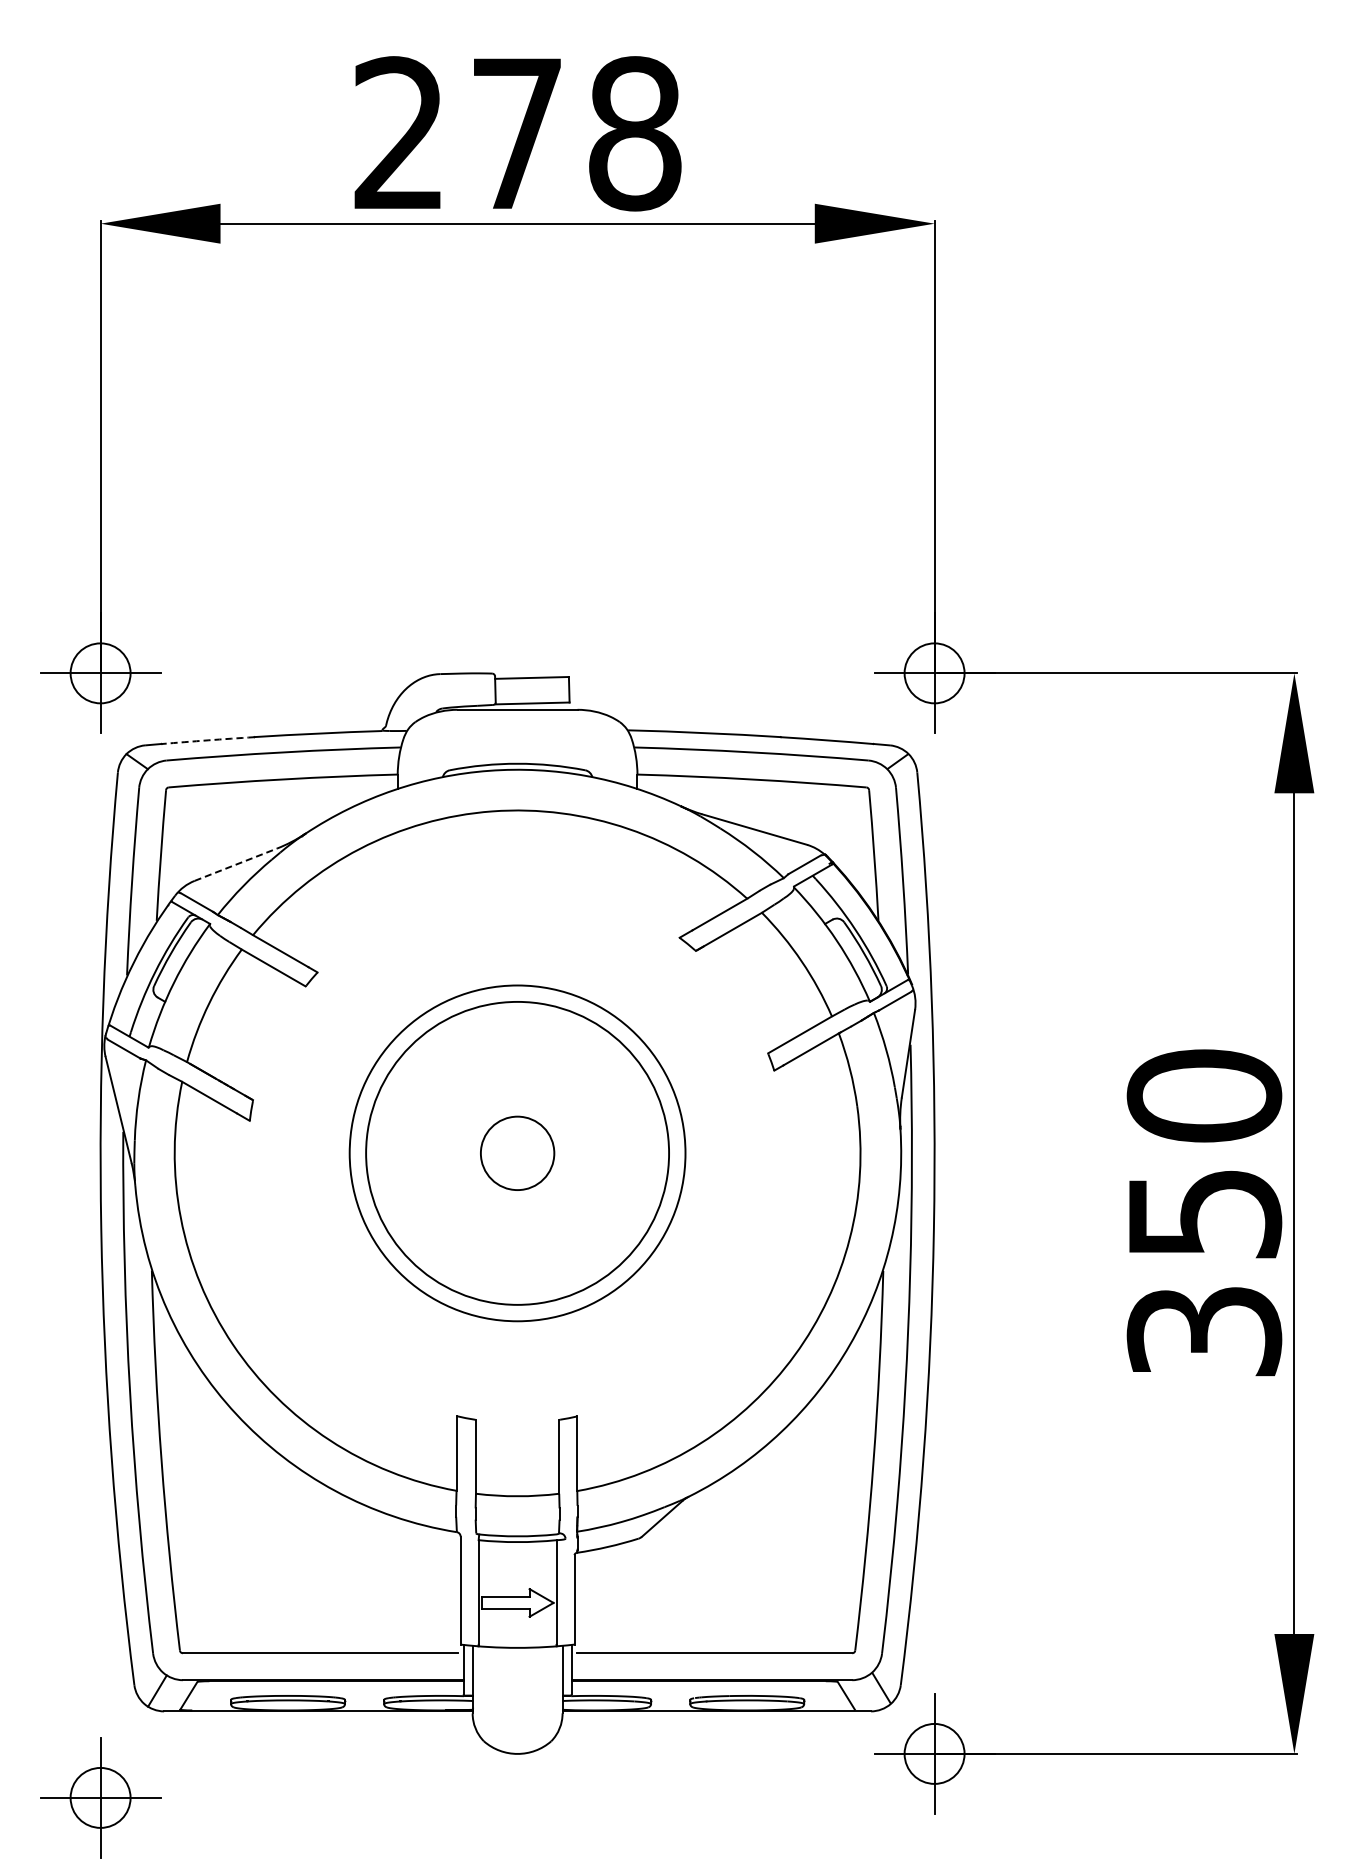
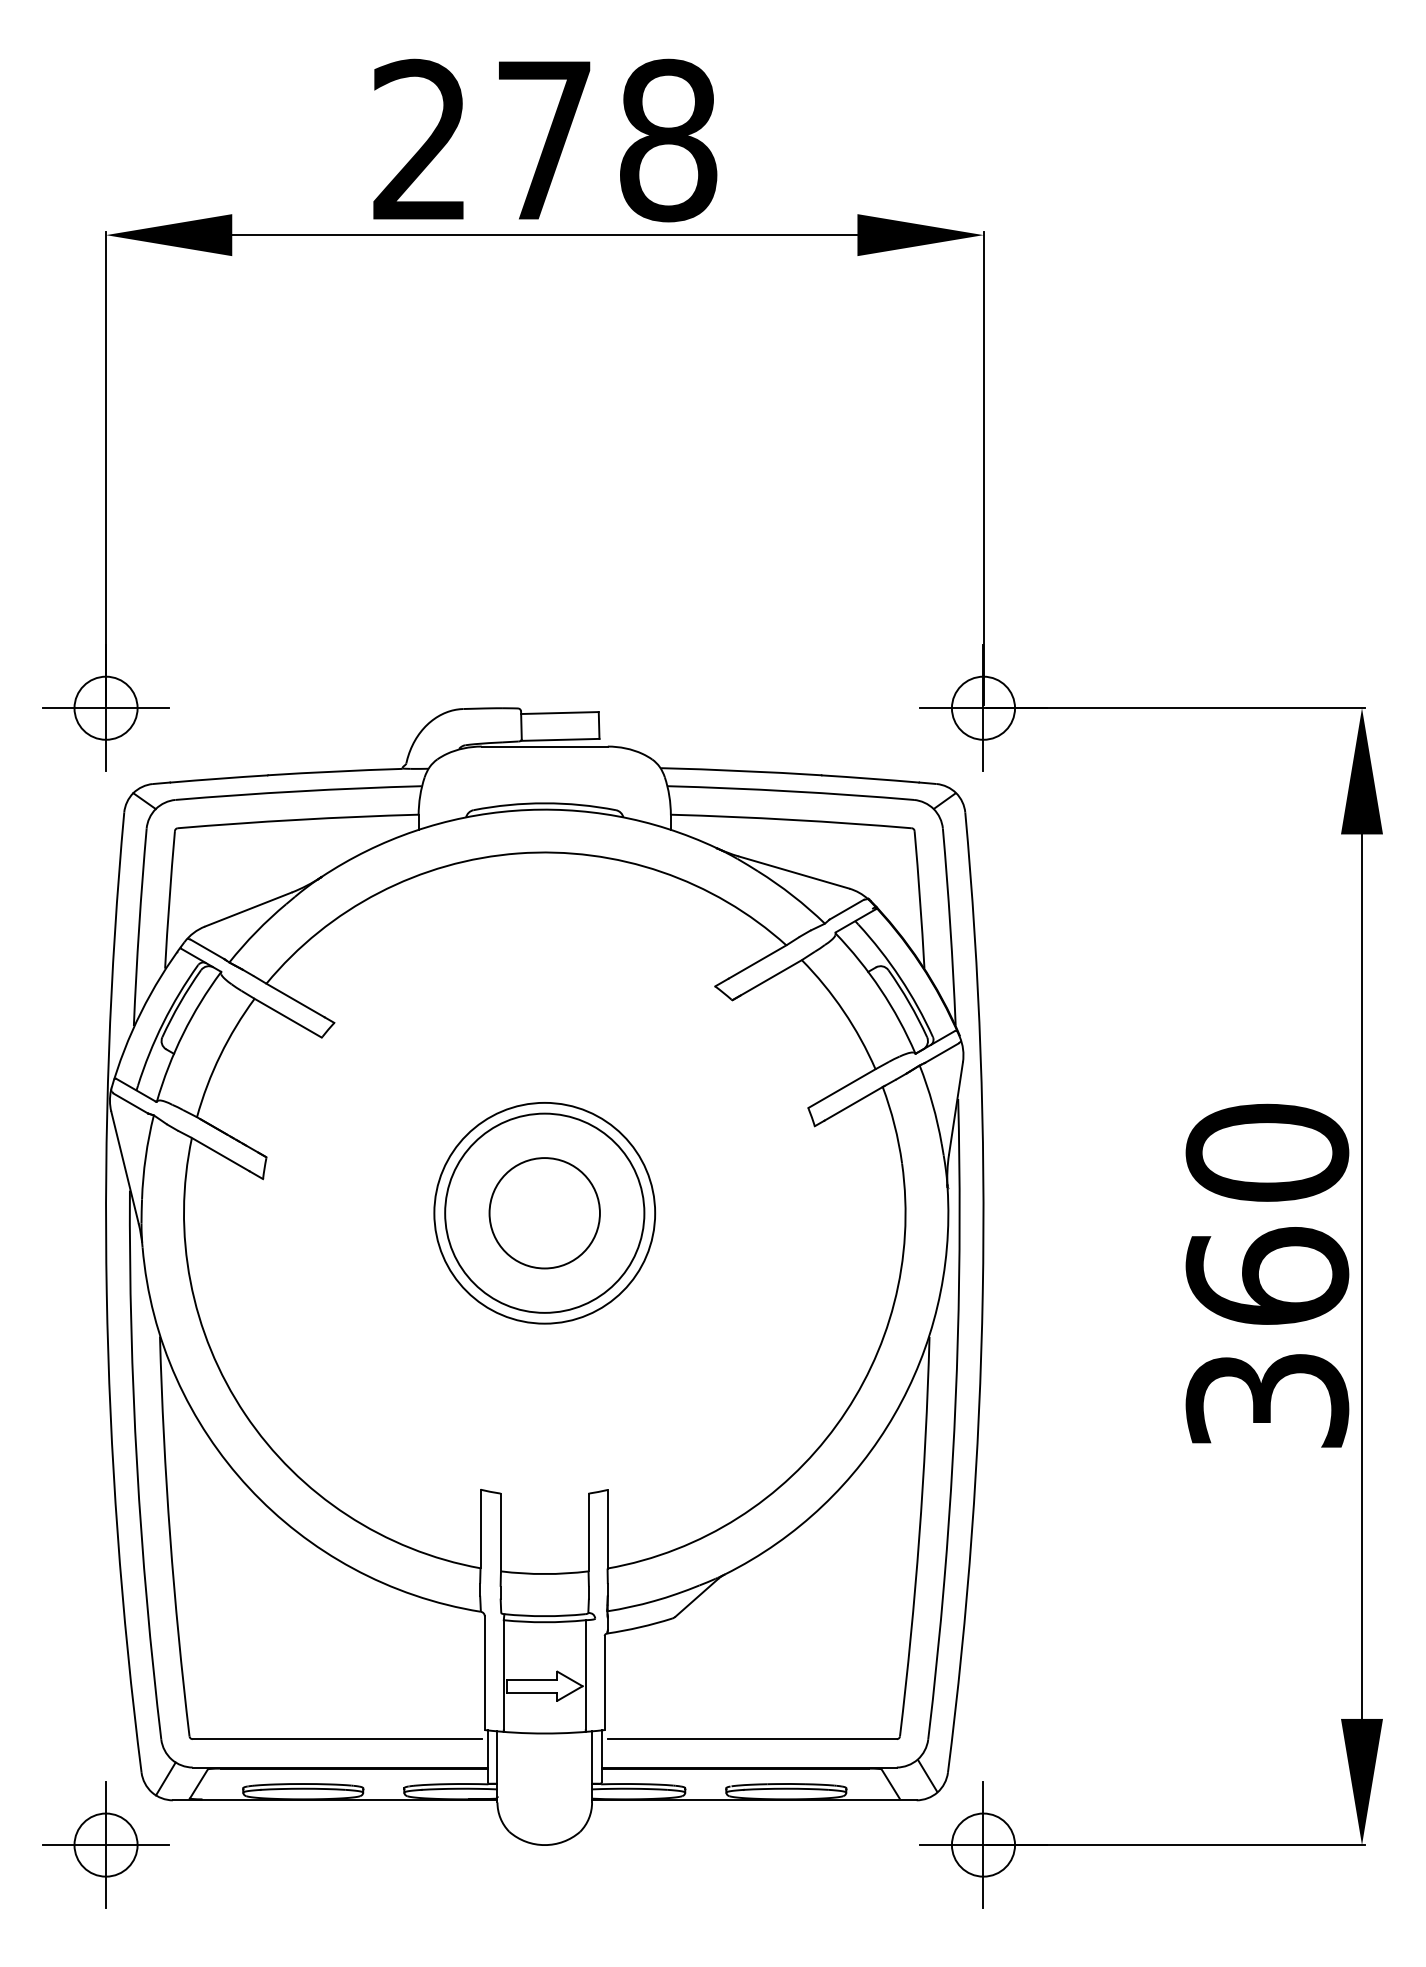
arc: (208, 740) -> (219, 778), dashed -> solid
line: (236, 864) -> (249, 909), dashed -> solid
circle: (517, 1152) -> (544, 1212), size x1.43
circle: (517, 1153) -> (544, 1213), size x0.62
circle: (517, 1153) -> (544, 1213), size x0.62
text: (1204, 1212) -> (1267, 1275), 350 -> 360
part: (100, 1797) -> (105, 1844), moved

